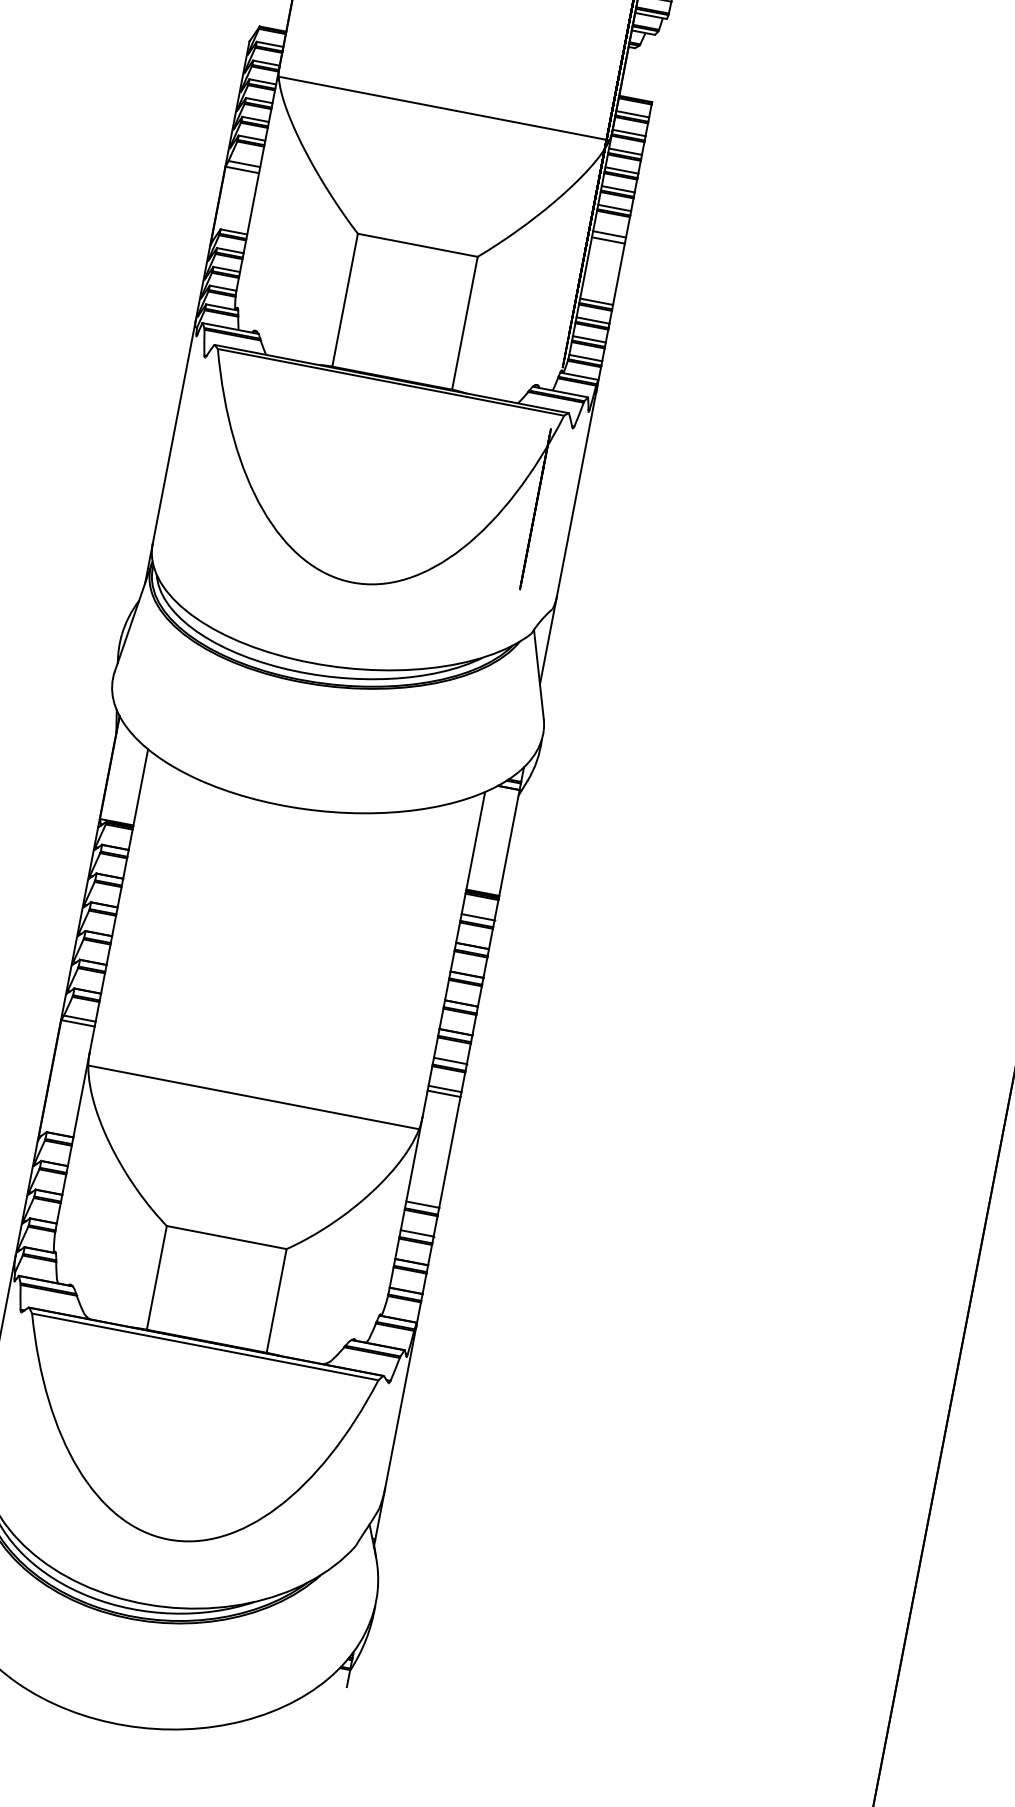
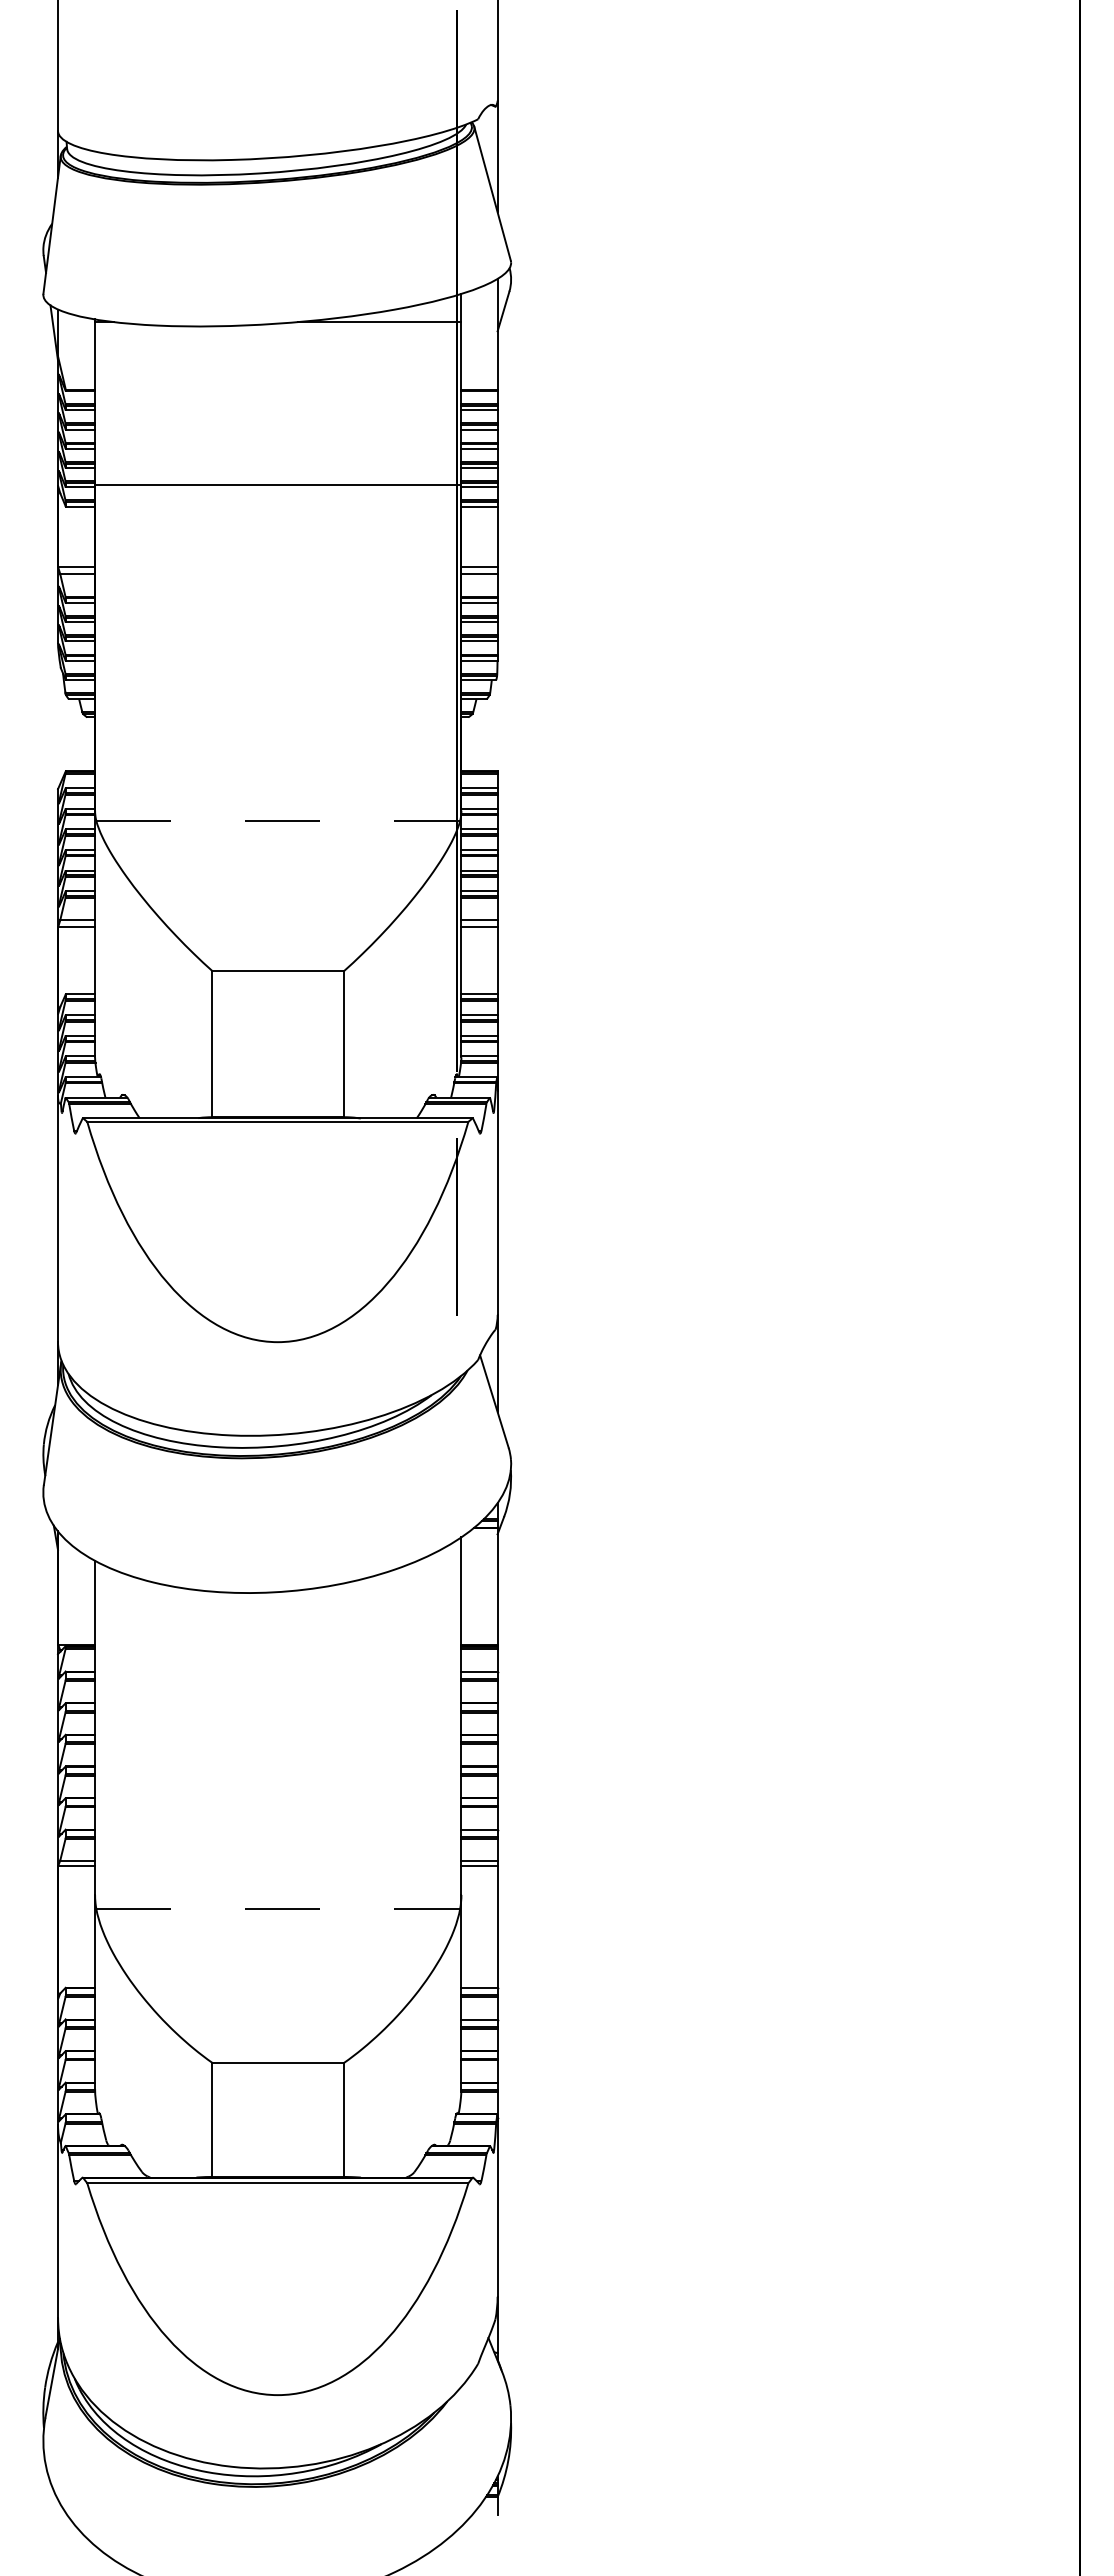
line: (444, 108) -> (278, 820), solid -> dashed
line: (253, 1097) -> (278, 1908), solid -> dashed

